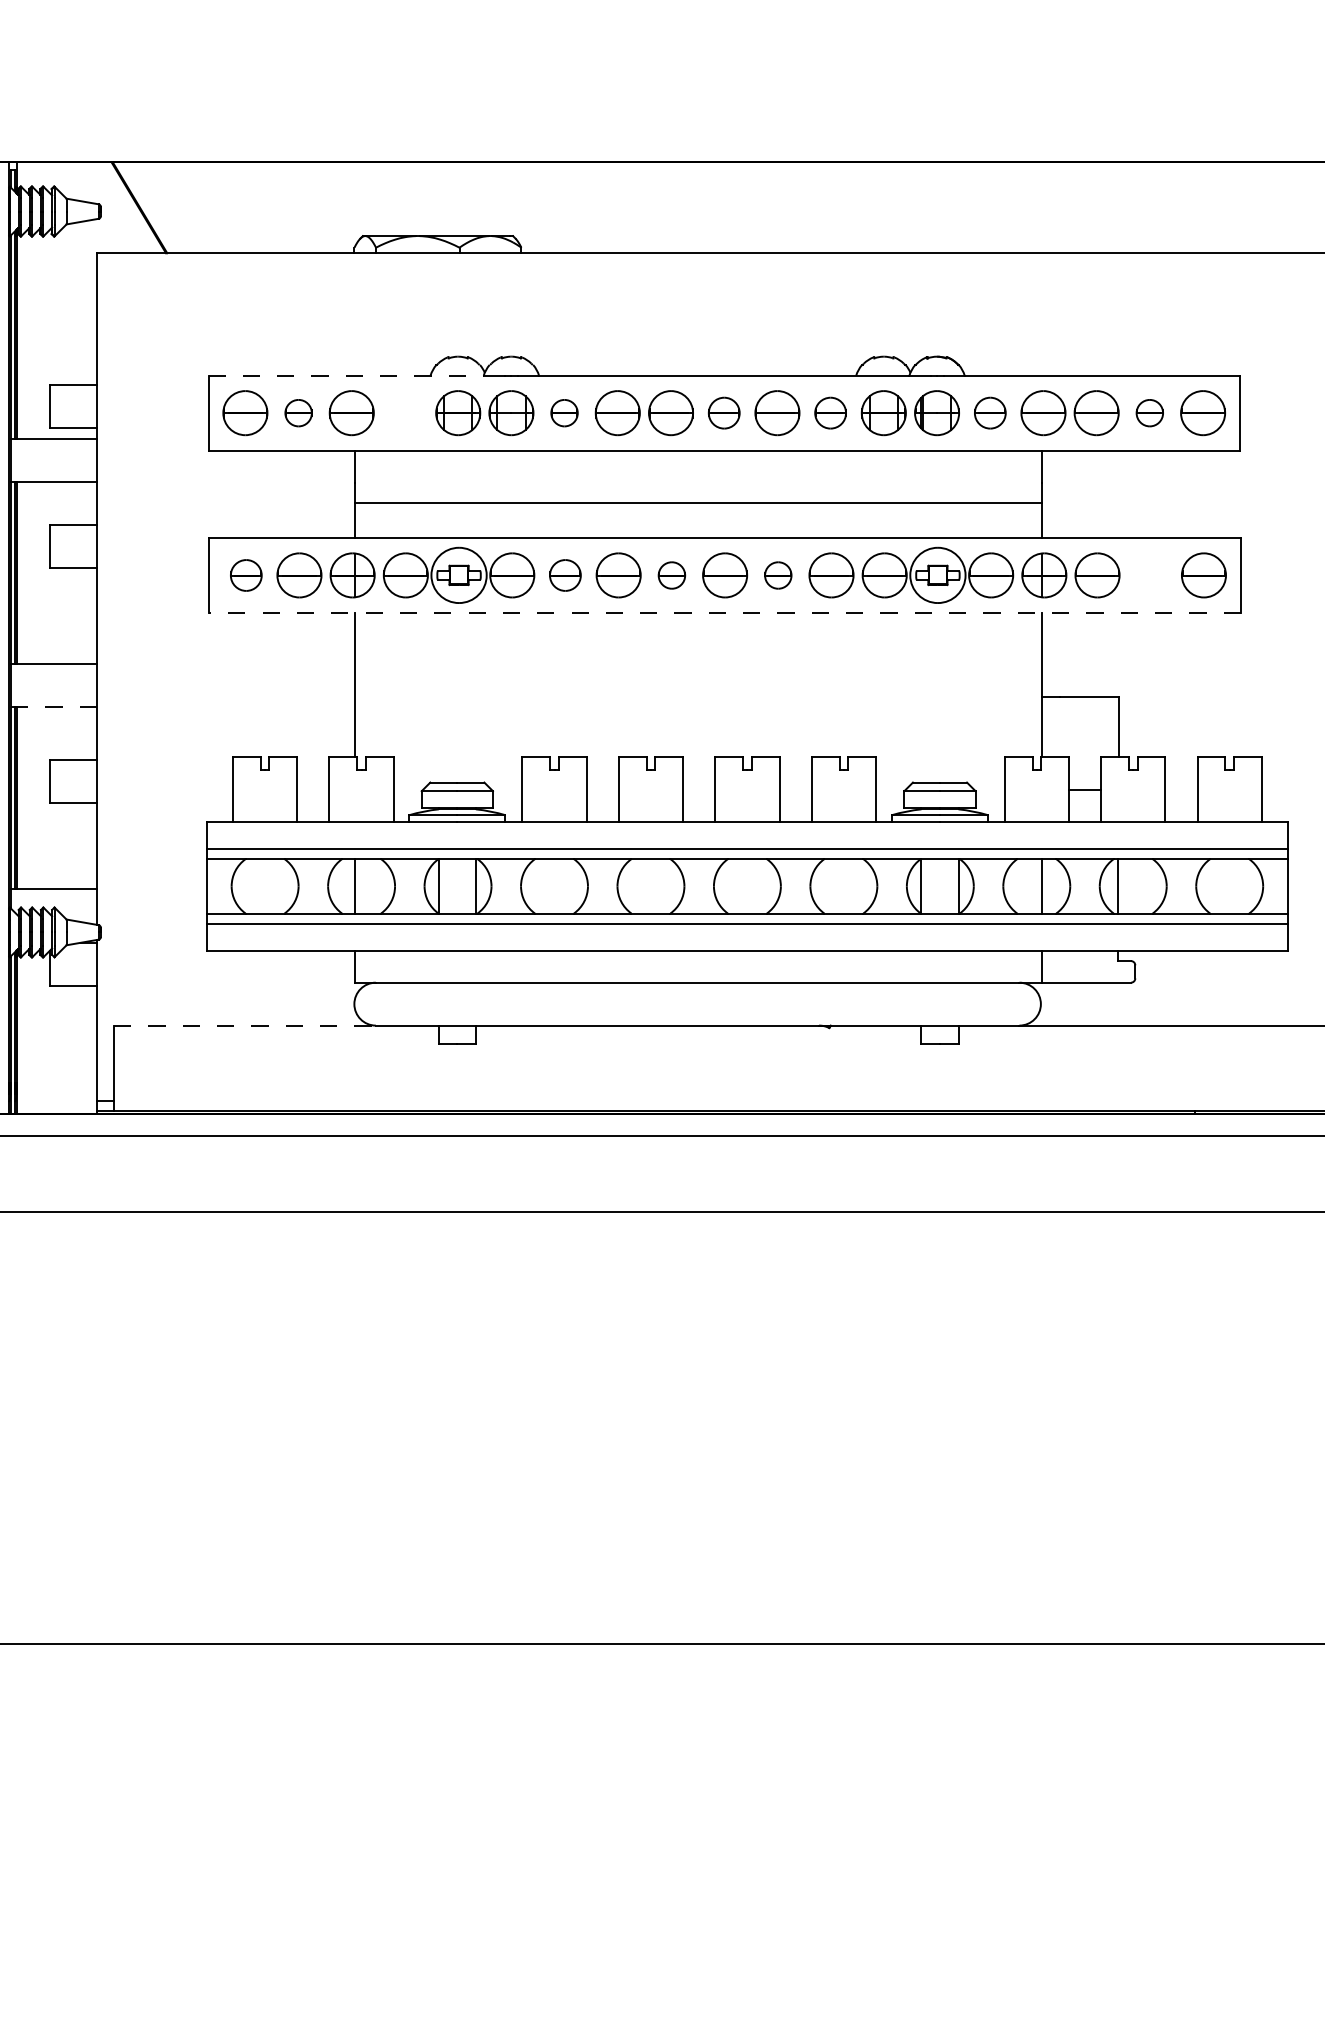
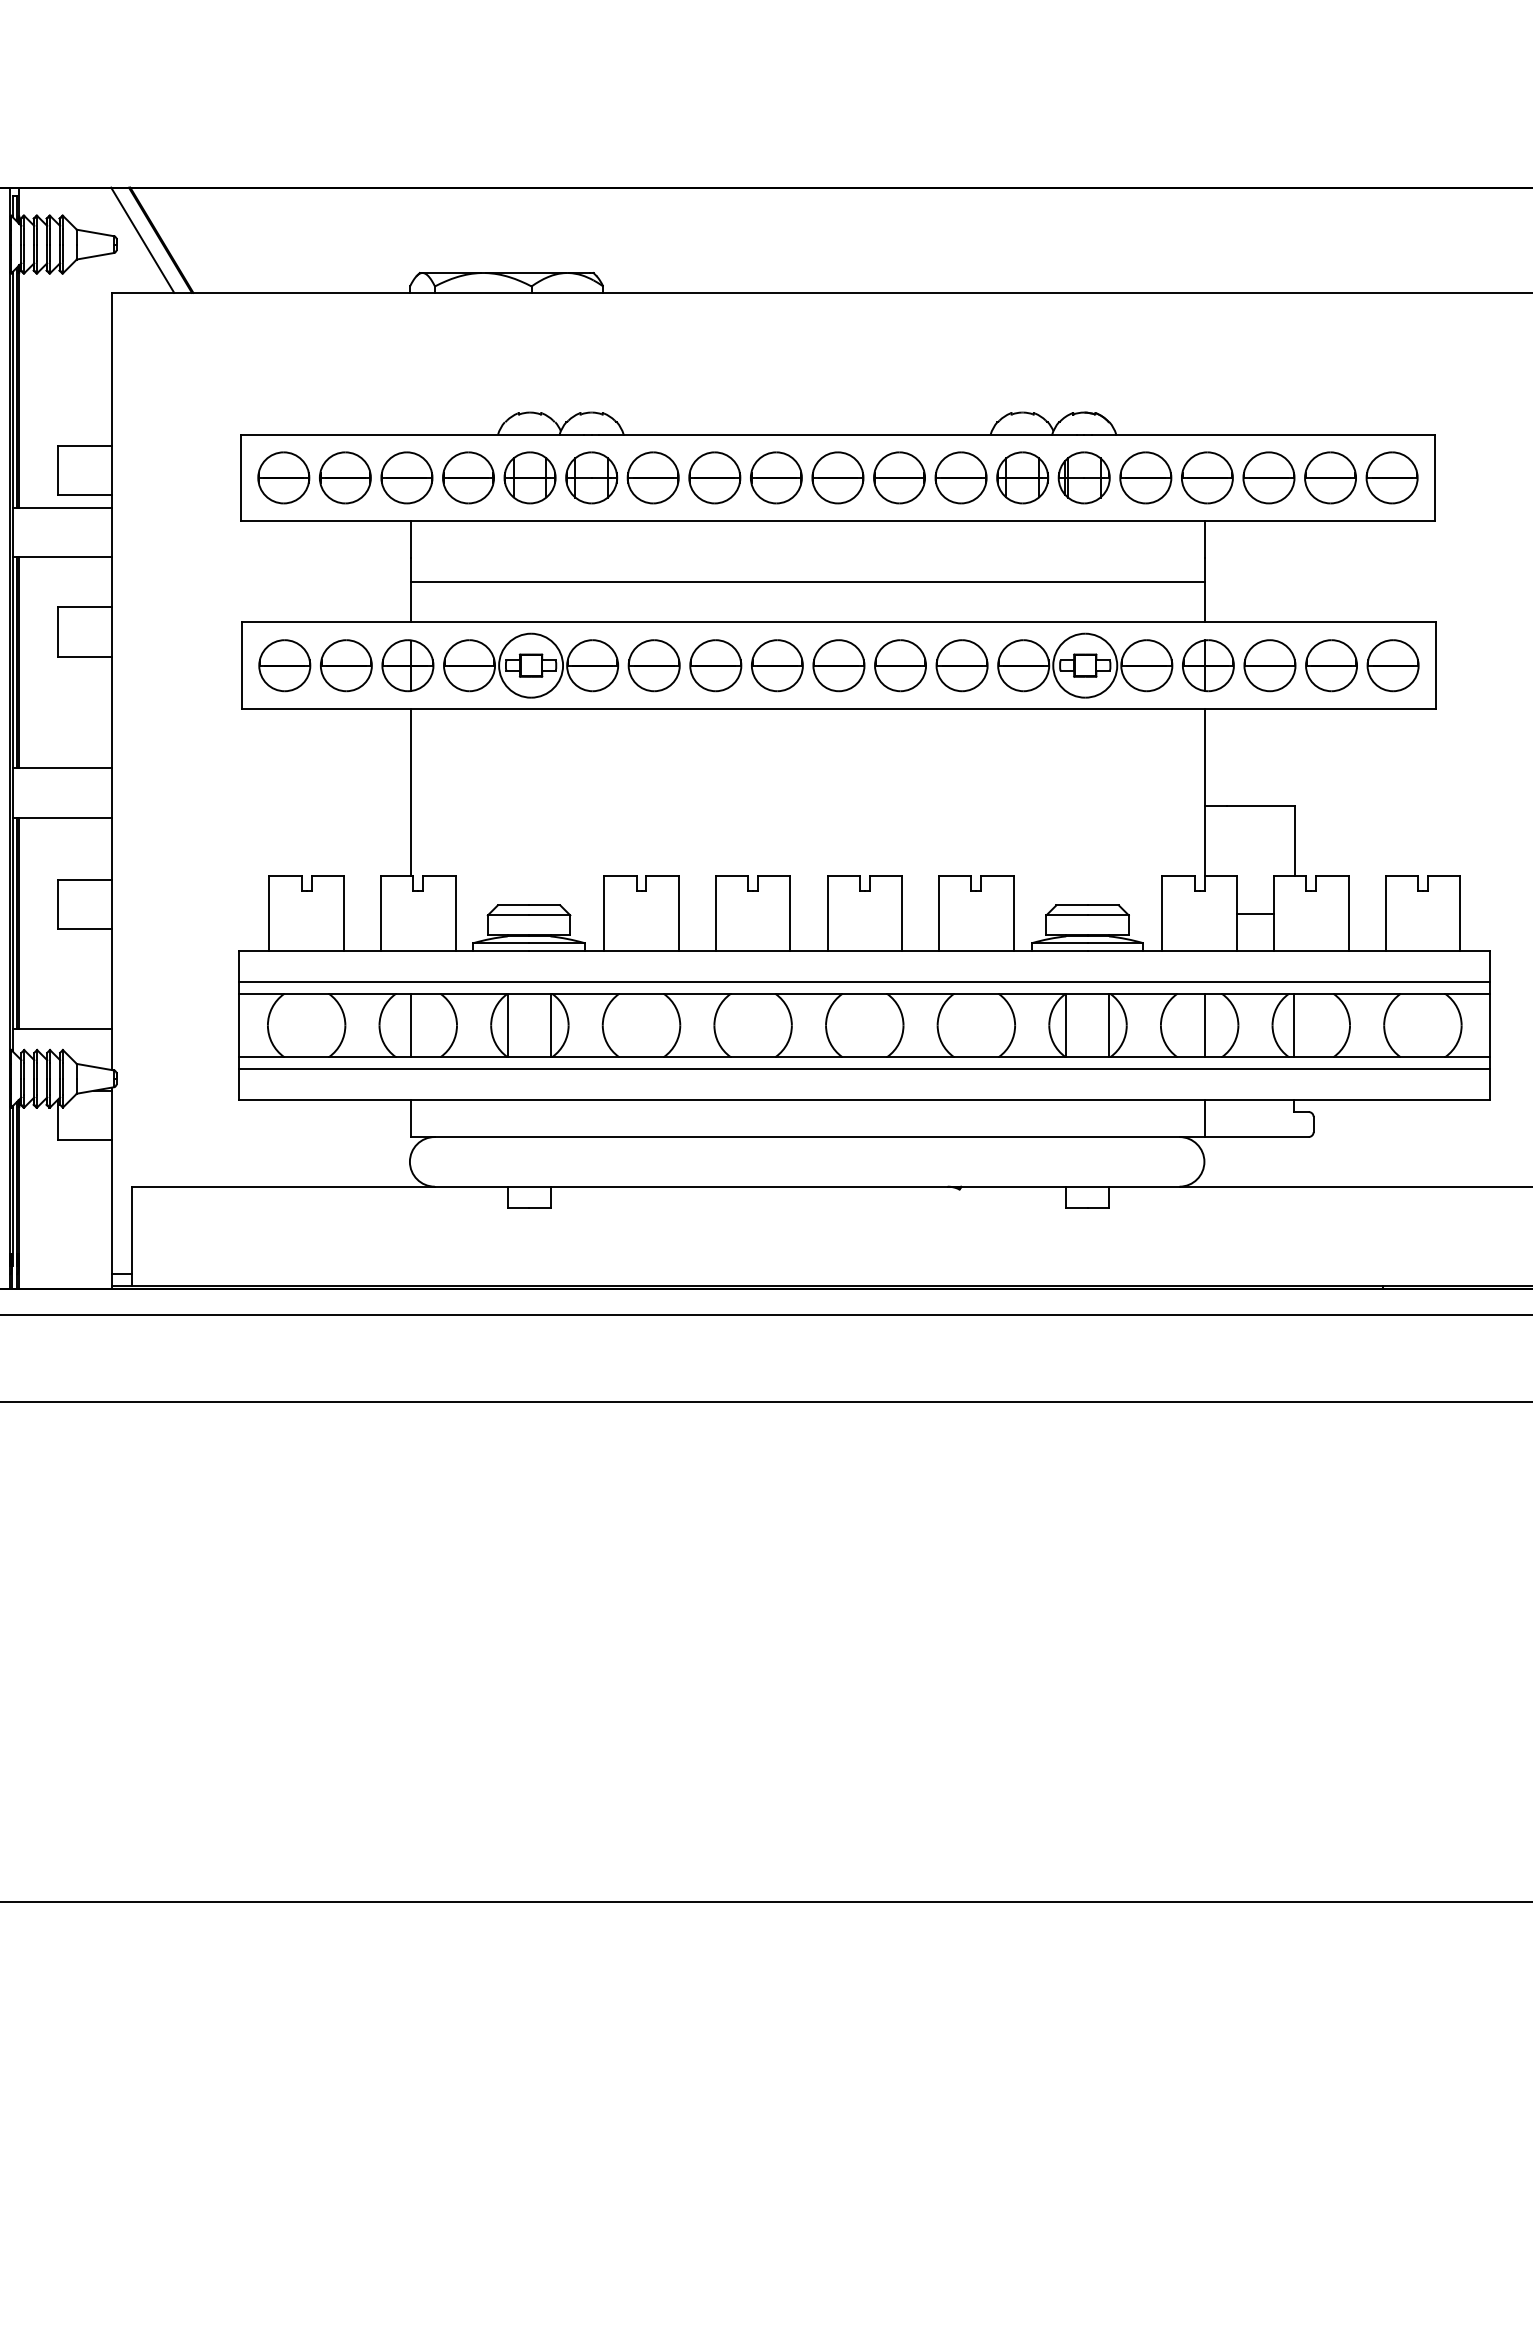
line: (123, 207) -> (142, 239), added
line: (346, 375) -> (400, 434), dashed -> solid
part: (298, 412) -> (345, 477), size x1.67
part: (404, 412) -> (468, 477), added
part: (563, 412) -> (652, 477), size x1.67
part: (723, 412) -> (837, 477), size x1.43
part: (830, 412) -> (960, 477), size x1.43
part: (989, 412) -> (1145, 477), size x1.43
part: (1149, 412) -> (1330, 477), size x1.67
part: (246, 575) -> (284, 665), size x1.43
part: (564, 575) -> (653, 665), size x1.43
part: (672, 575) -> (777, 665), size x1.67
part: (778, 575) -> (900, 665), size x1.67
part: (1150, 575) -> (1331, 665), added
line: (724, 613) -> (838, 709), dashed -> solid
line: (54, 706) -> (62, 817), dashed -> solid
line: (245, 1025) -> (283, 1186), dashed -> solid

